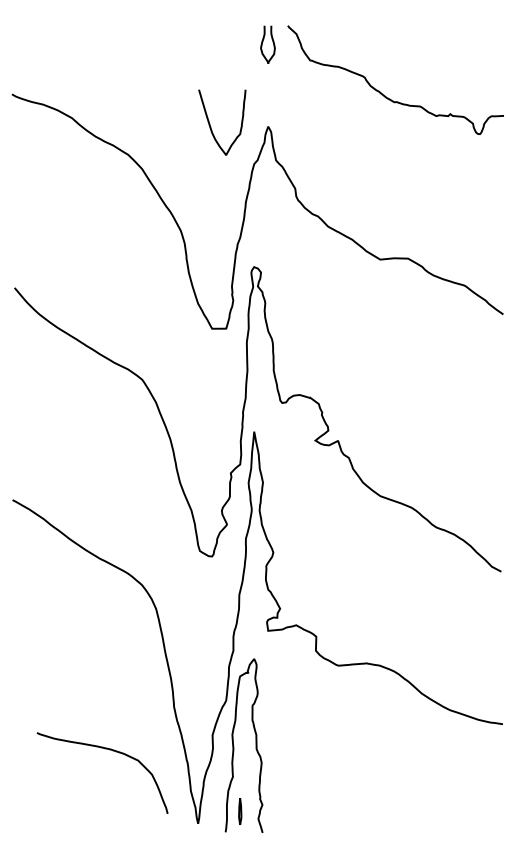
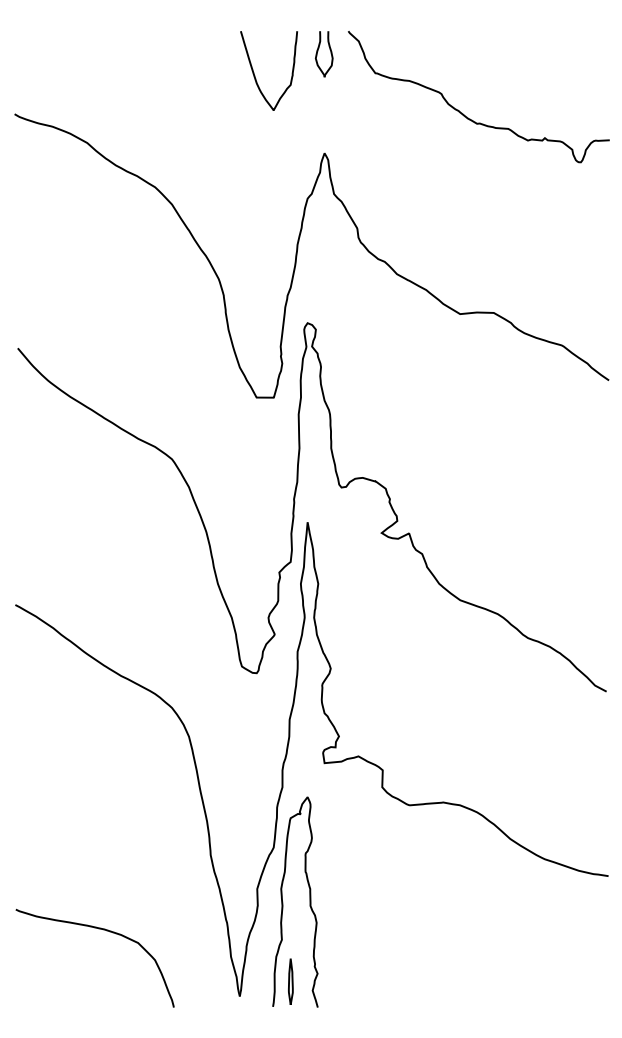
curve: (210, 123) -> (254, 72), moved
curve: (109, 750) -> (103, 930), moved
part: (239, 811) -> (289, 981), size x1.43

